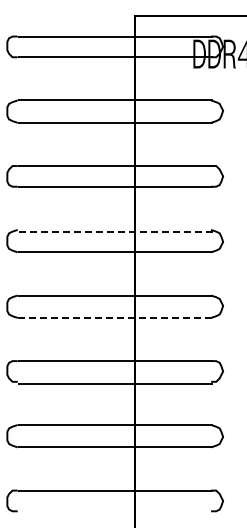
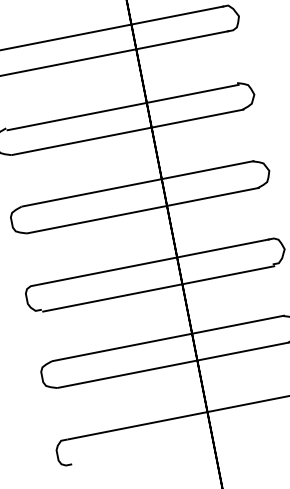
line: (115, 231) -> (123, 107), dashed -> solid
line: (115, 317) -> (143, 210), dashed -> solid

